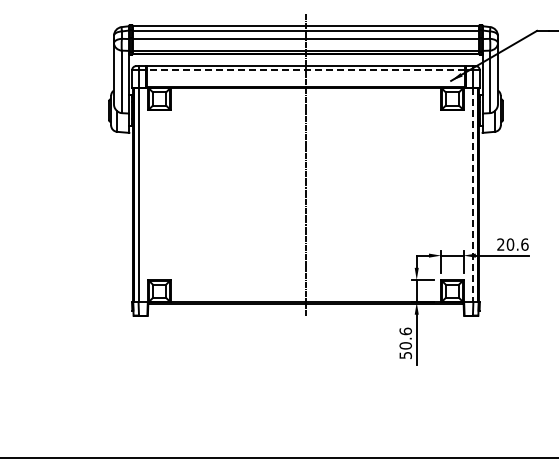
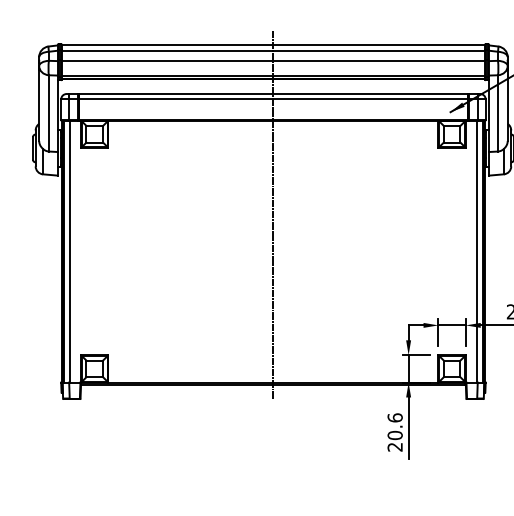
line: (305, 70) -> (272, 99), dashed -> solid
line: (473, 195) -> (477, 252), dashed -> solid
text: (405, 355) -> (394, 447), 50.6 -> 20.6

